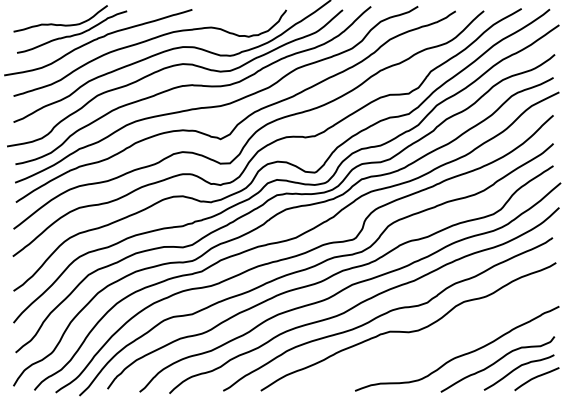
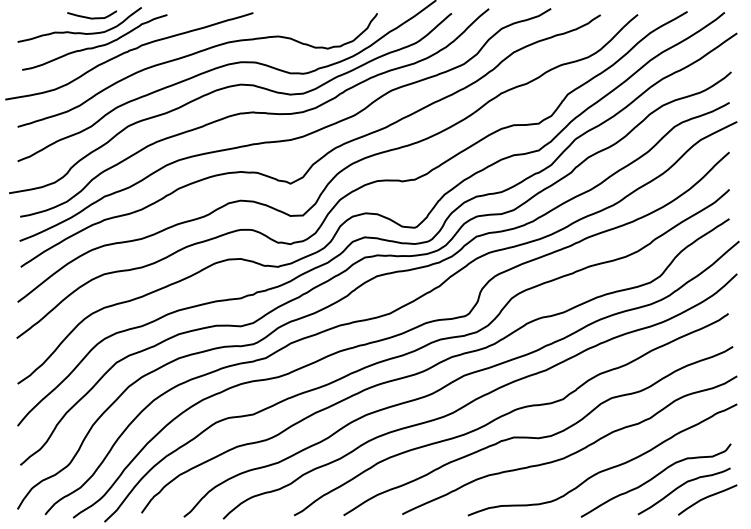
curve: (70, 13) -> (92, 17), added
curve: (435, 343) -> (573, 452), added

